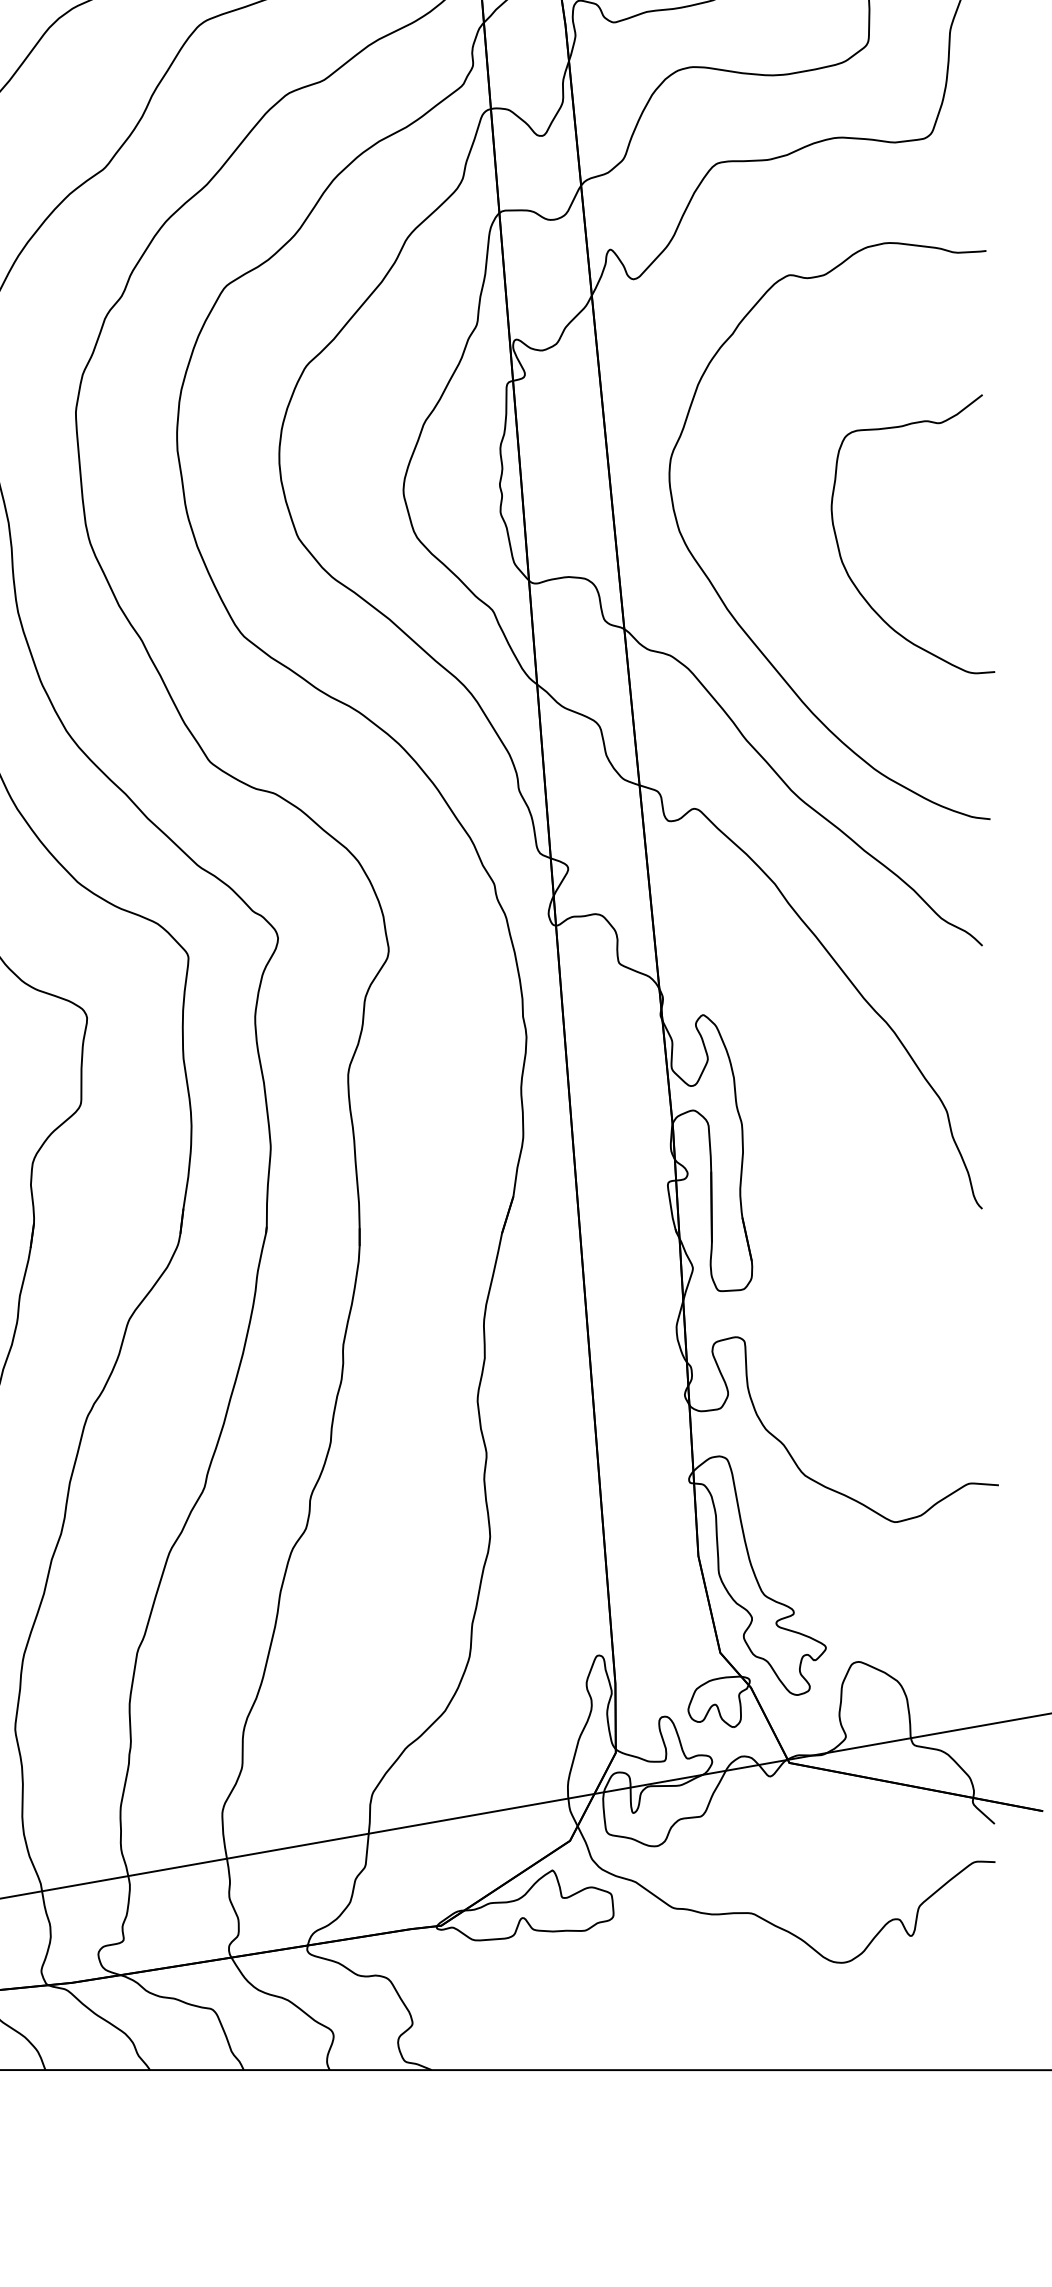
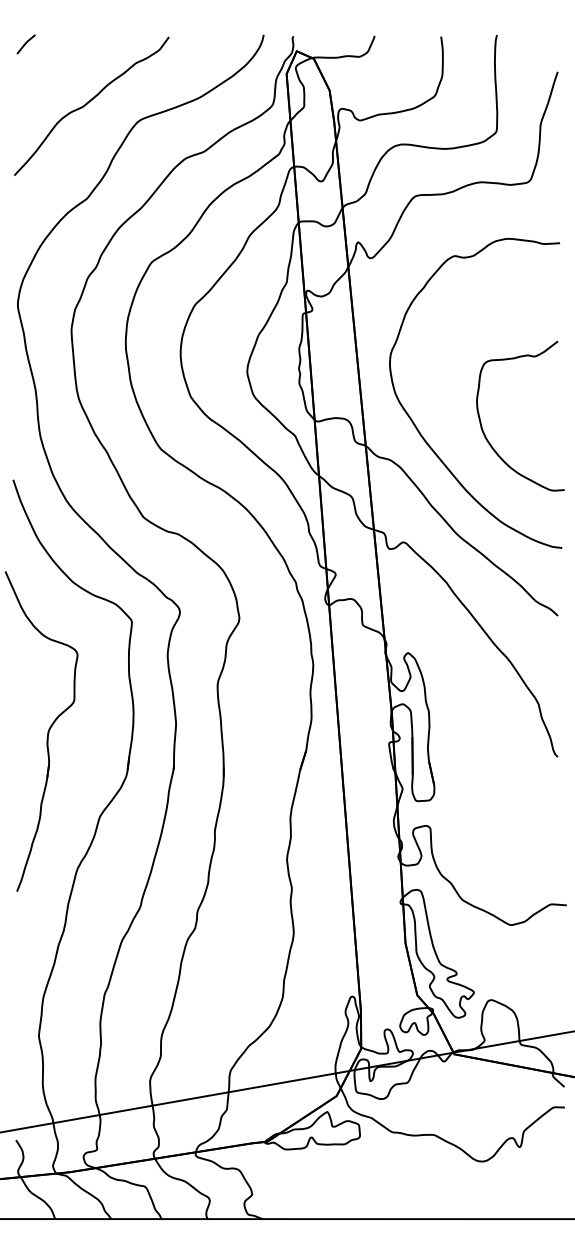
curve: (840, 544) -> (481, 421), moved

